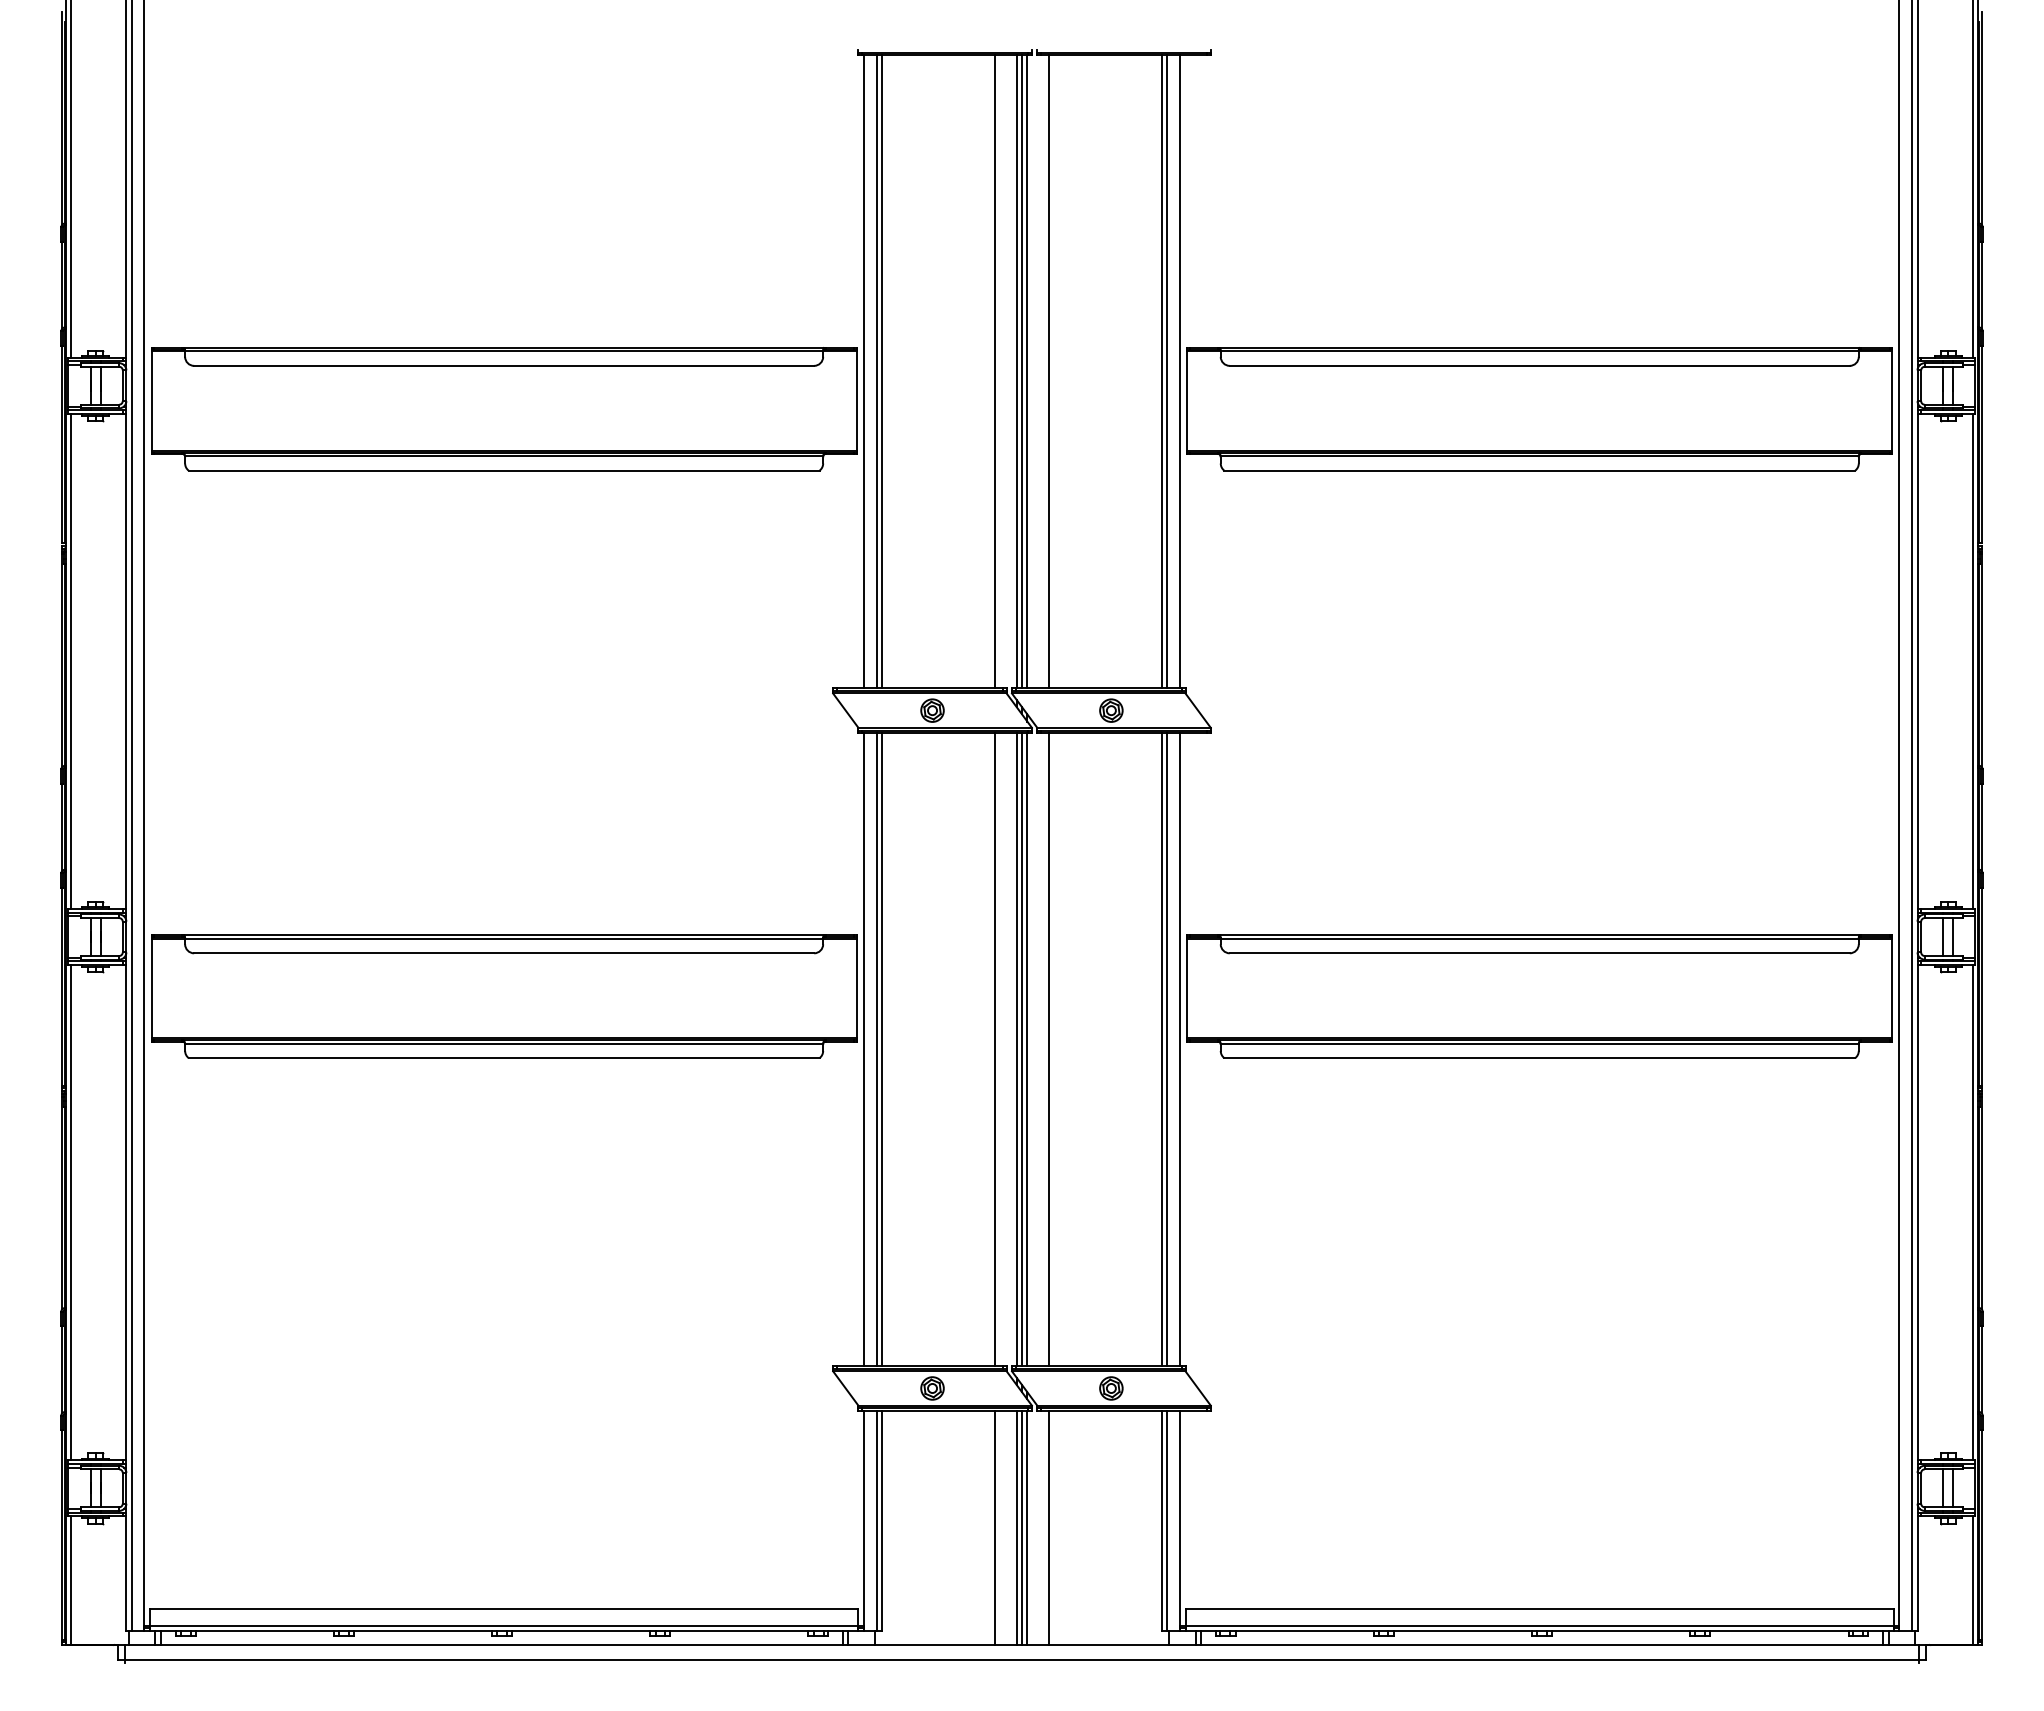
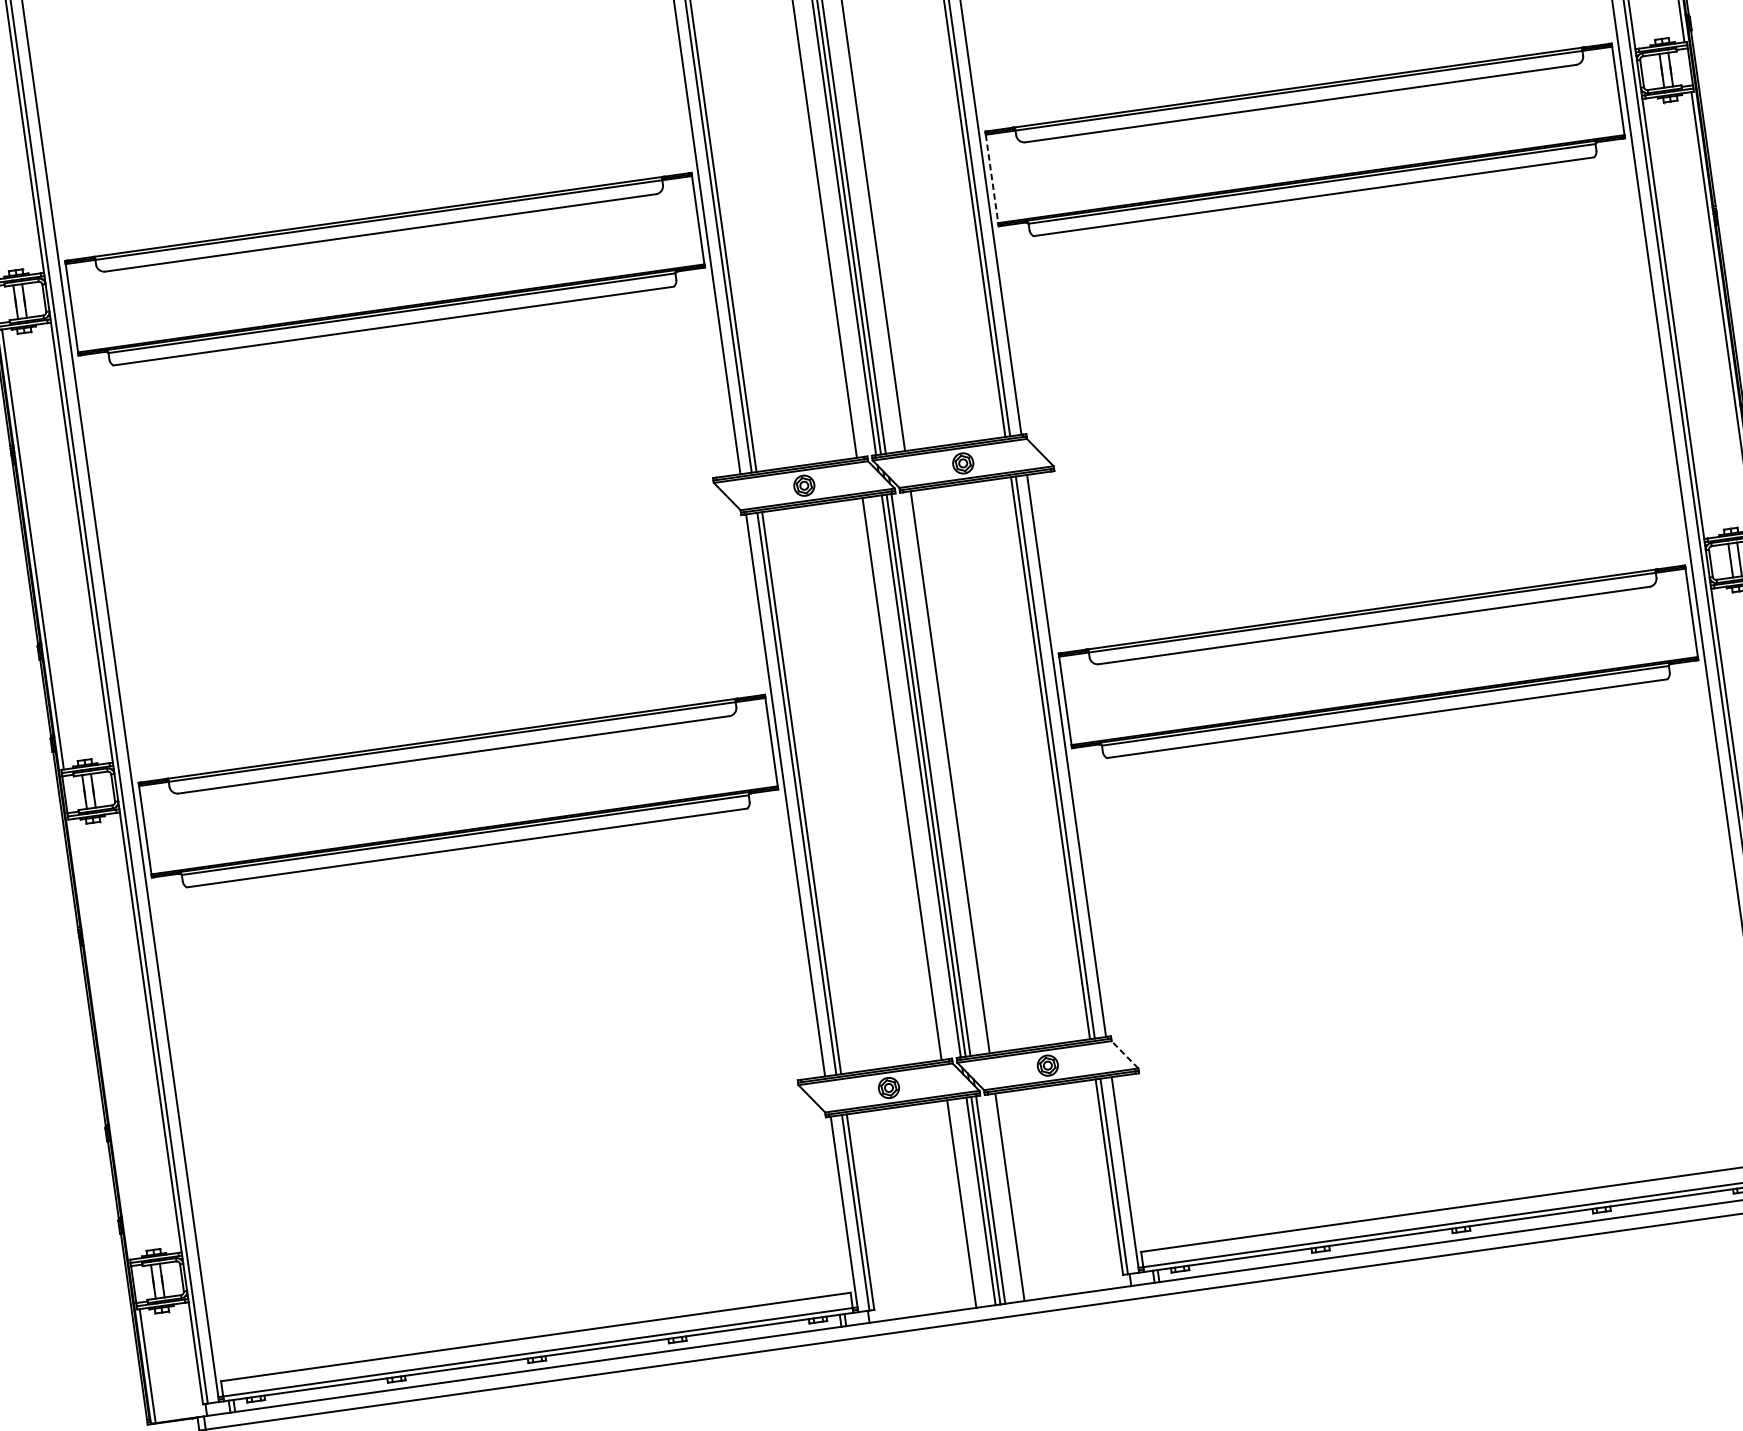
line: (1187, 401) -> (992, 179), solid -> dashed
line: (71, 1212) -> (101, 1039), removed
line: (1197, 1388) -> (1124, 1054), solid -> dashed

